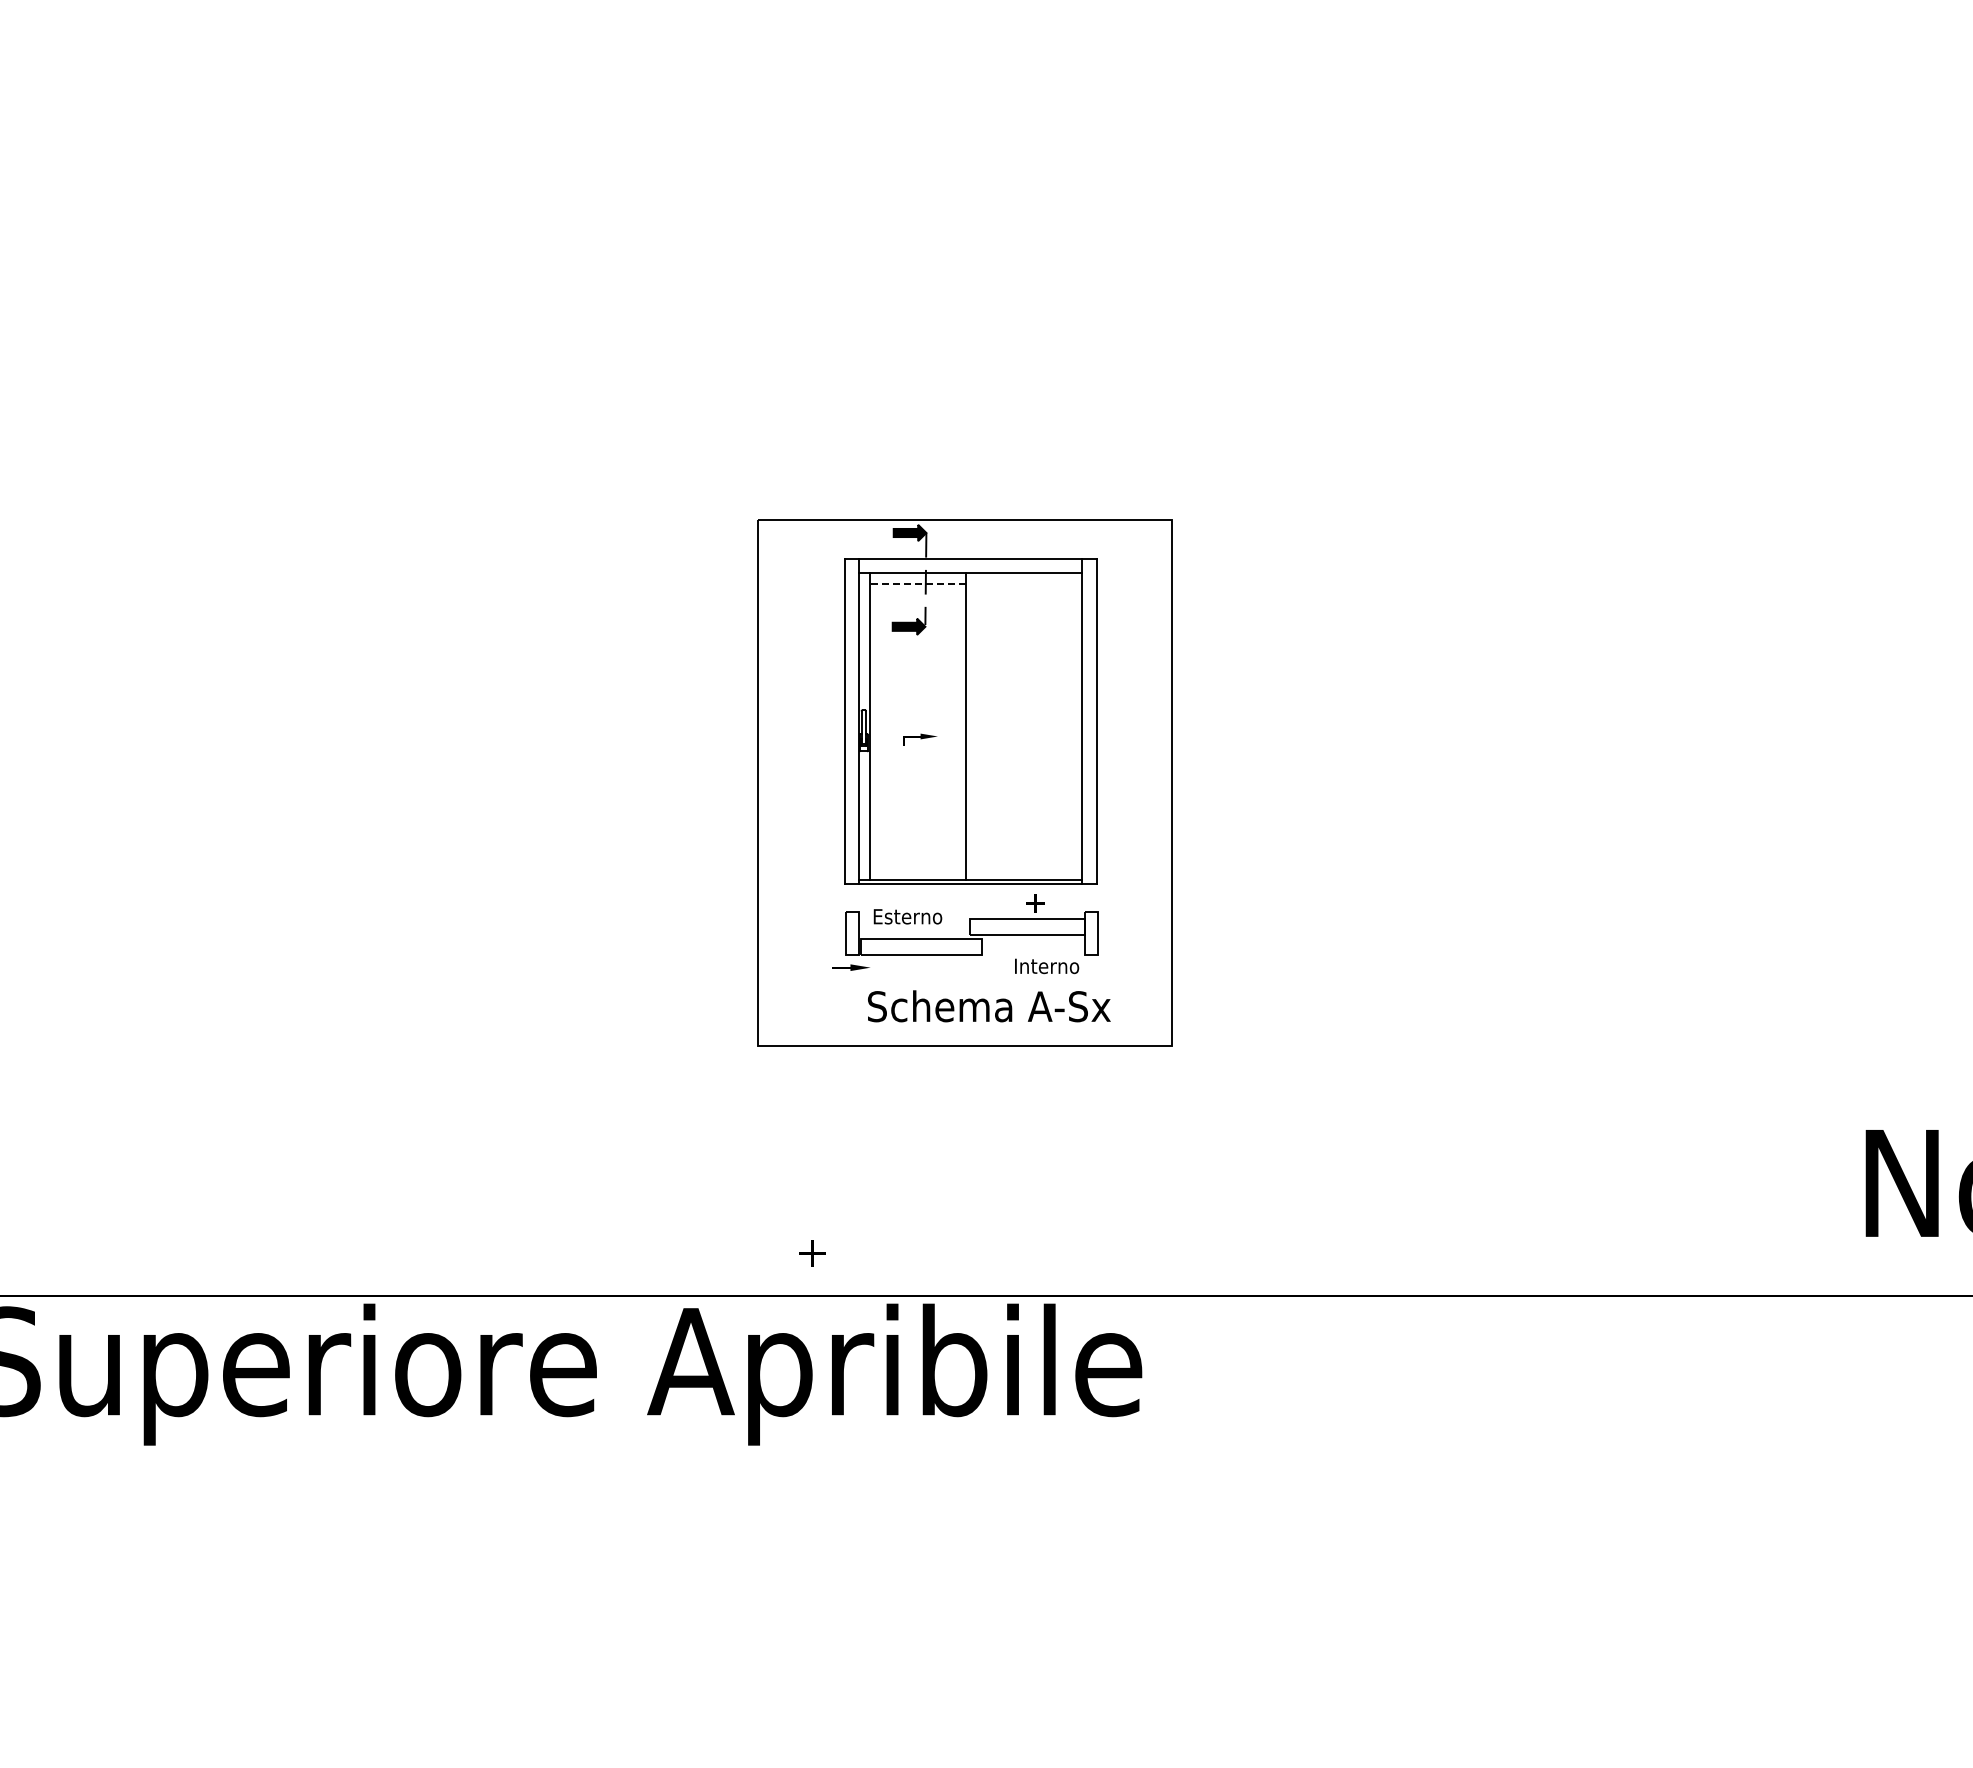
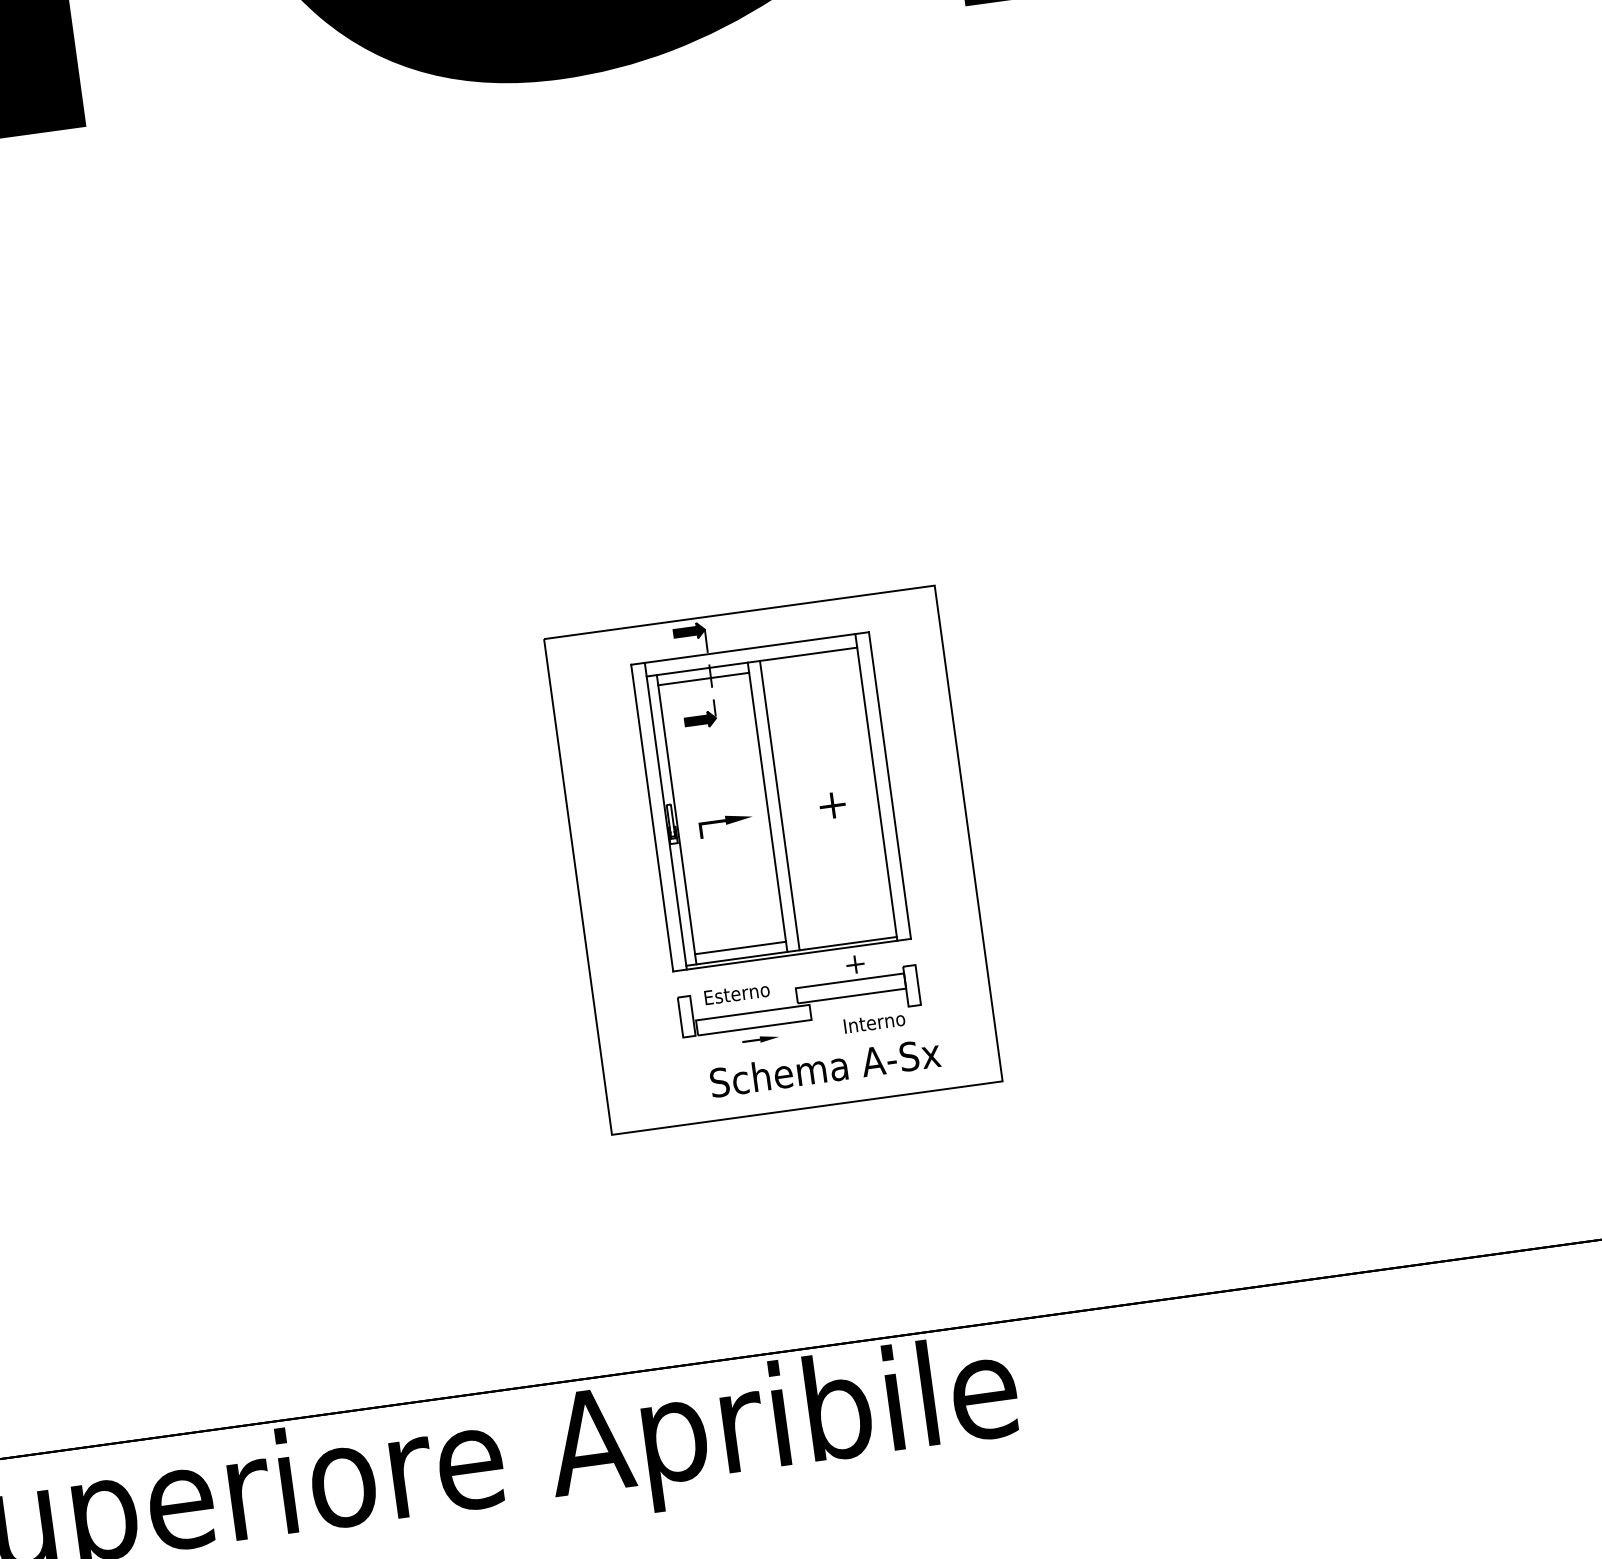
line: (917, 584) -> (703, 679), dashed -> solid
line: (979, 726) -> (779, 805), added
part: (920, 739) -> (725, 825), size x1.67
line: (917, 869) -> (739, 948), added
part: (850, 967) -> (760, 1039), moved
part: (812, 1253) -> (832, 805), moved

